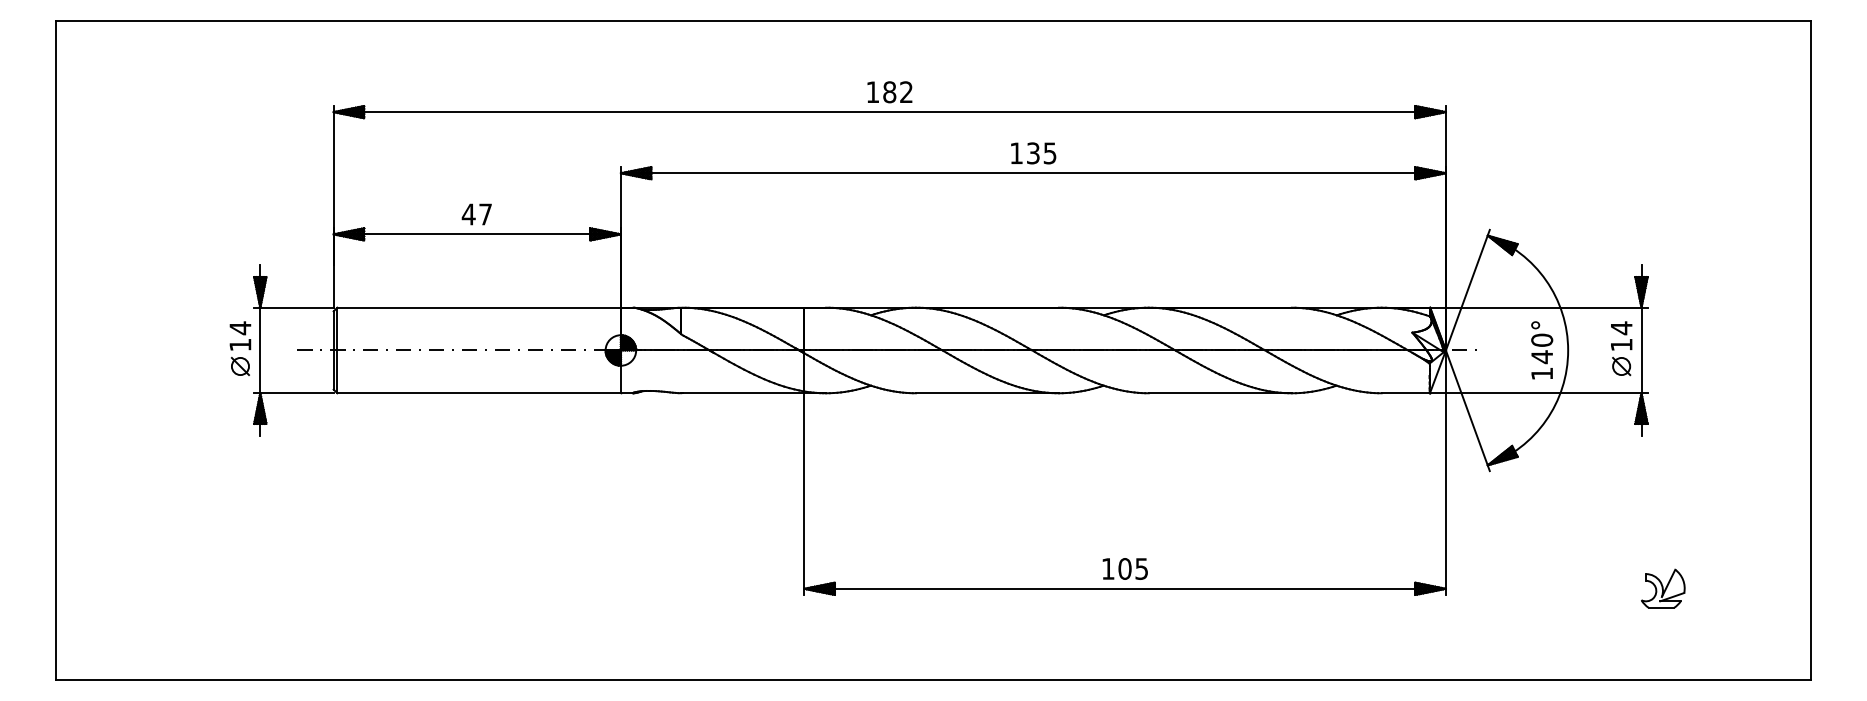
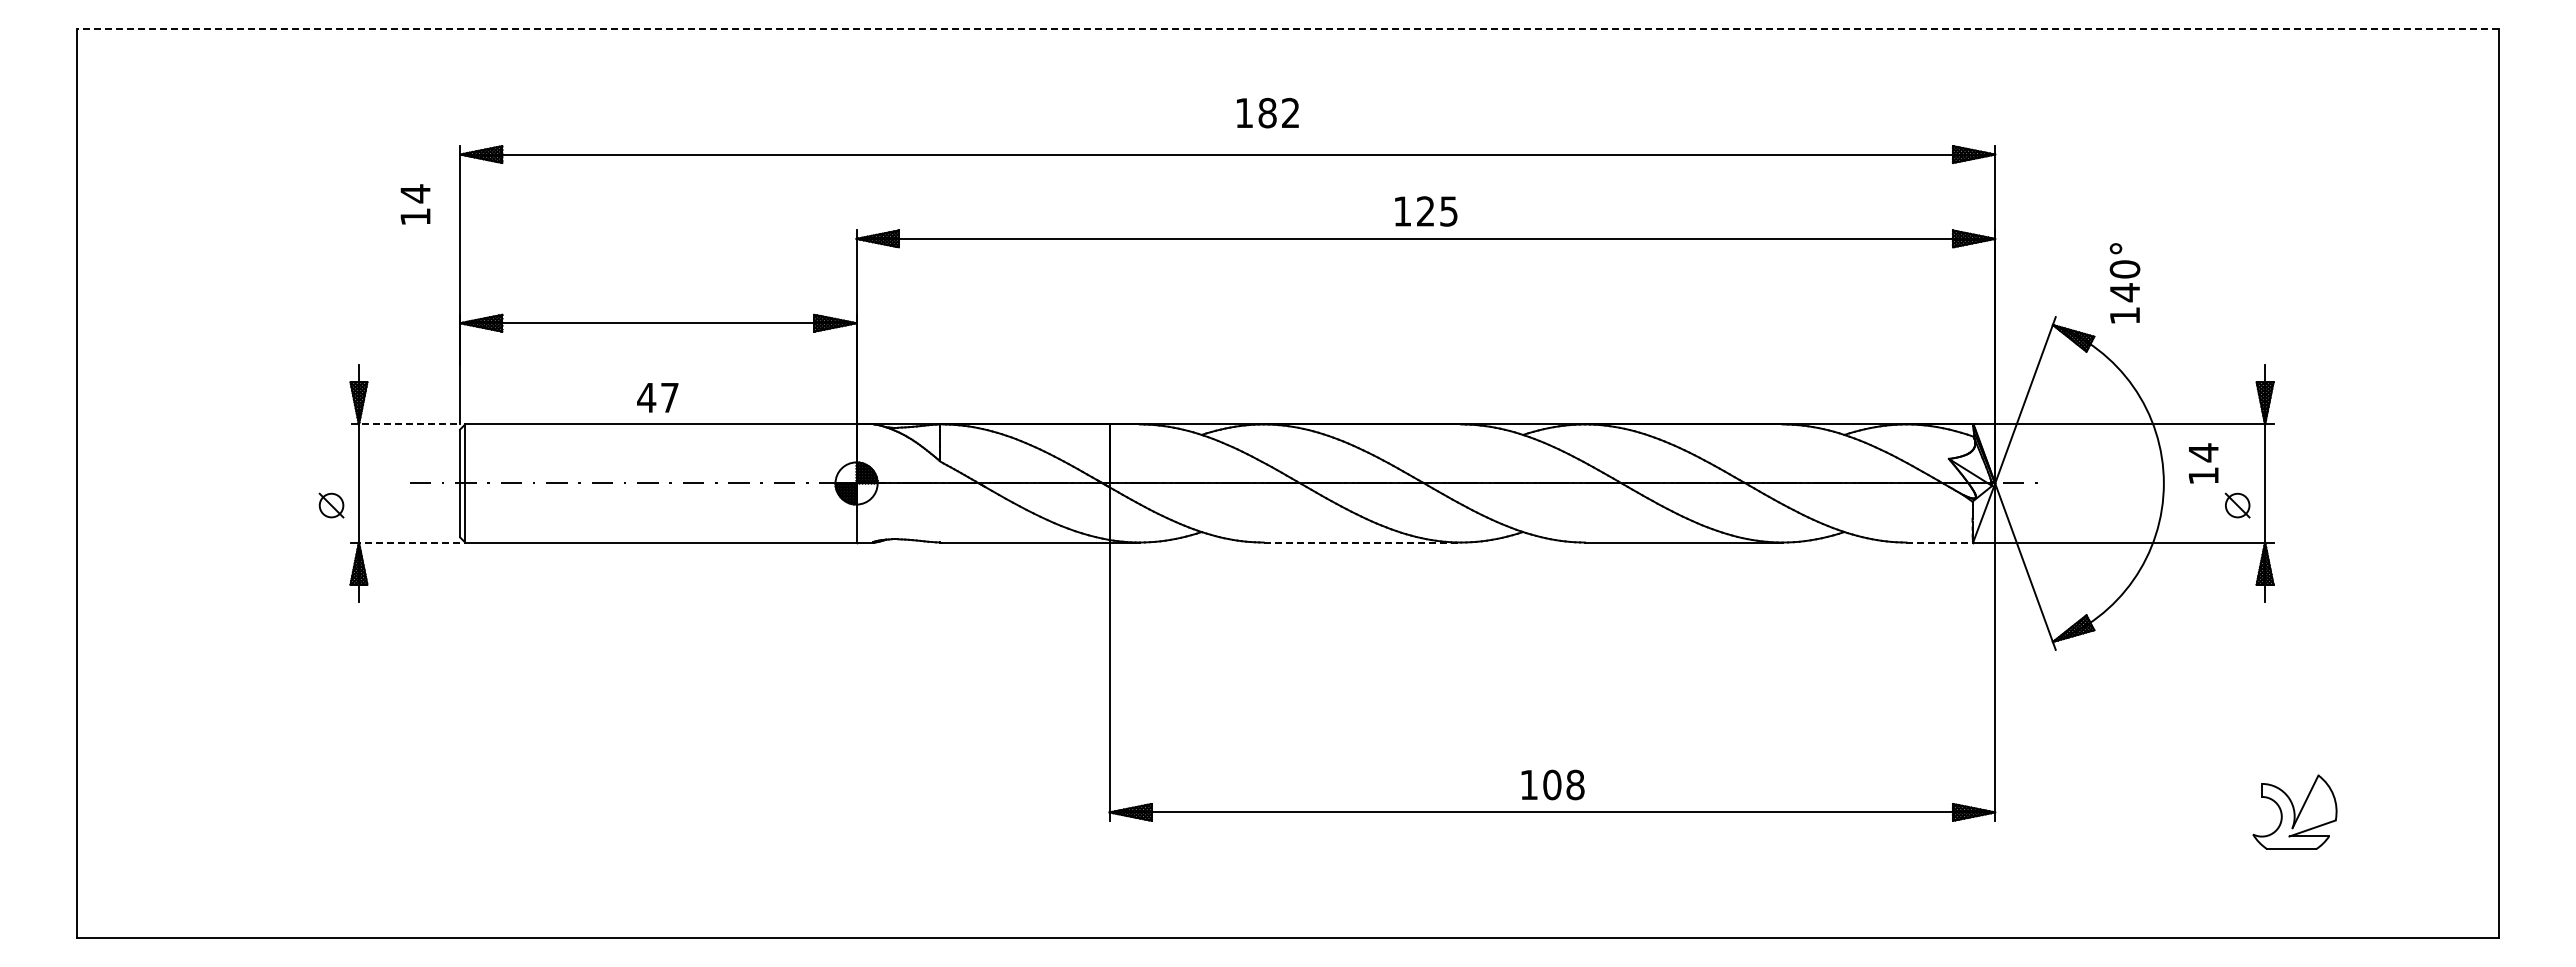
line: (933, 20) -> (1288, 28), solid -> dashed
text: (889, 91) -> (1267, 112), moved
text: (1033, 153) -> (1425, 211), 135 -> 125
text: (476, 214) -> (657, 397), moved
line: (294, 307) -> (405, 424), solid -> dashed
text: (240, 336) -> (415, 204), moved
text: (1621, 336) -> (2203, 463), moved
text: (1541, 350) -> (2124, 283), moved
line: (296, 393) -> (409, 542), solid -> dashed
line: (987, 393) -> (1362, 542), solid -> dashed
line: (1406, 393) -> (1940, 542), solid -> dashed
text: (1141, 568) -> (1575, 784), 105 -> 108
part: (1662, 588) -> (2294, 812), size x1.4

